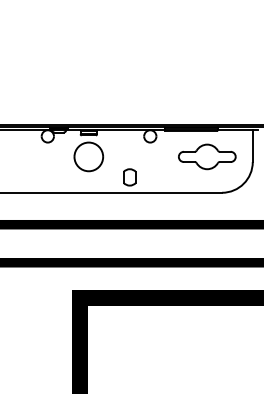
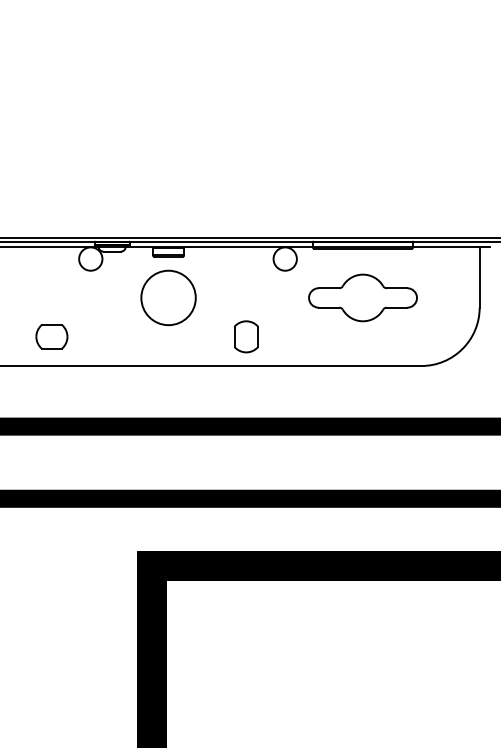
part: (207, 156) -> (363, 297), moved
part: (27, 177) -> (52, 336), added

